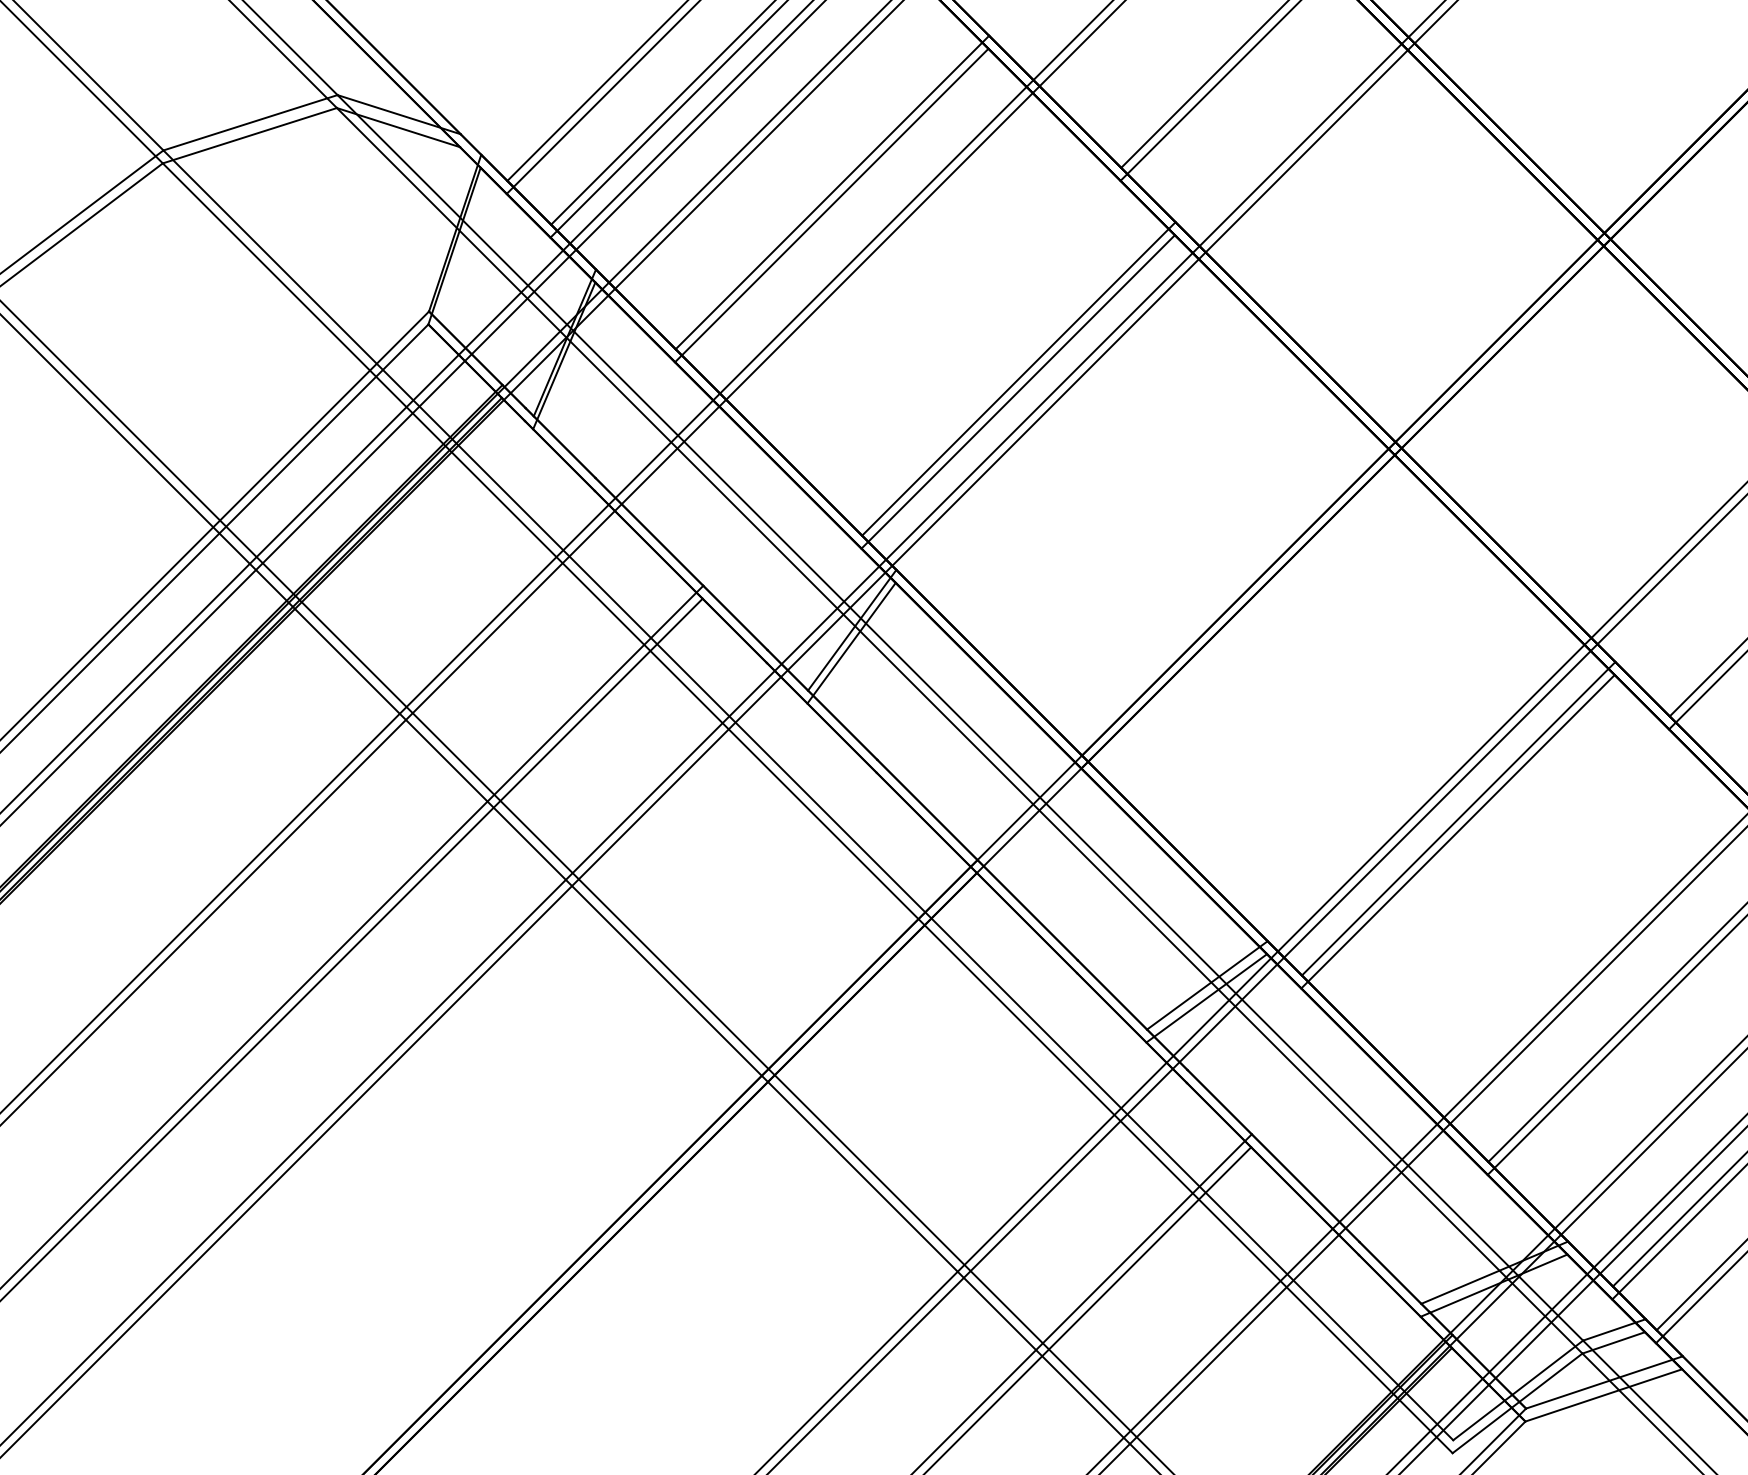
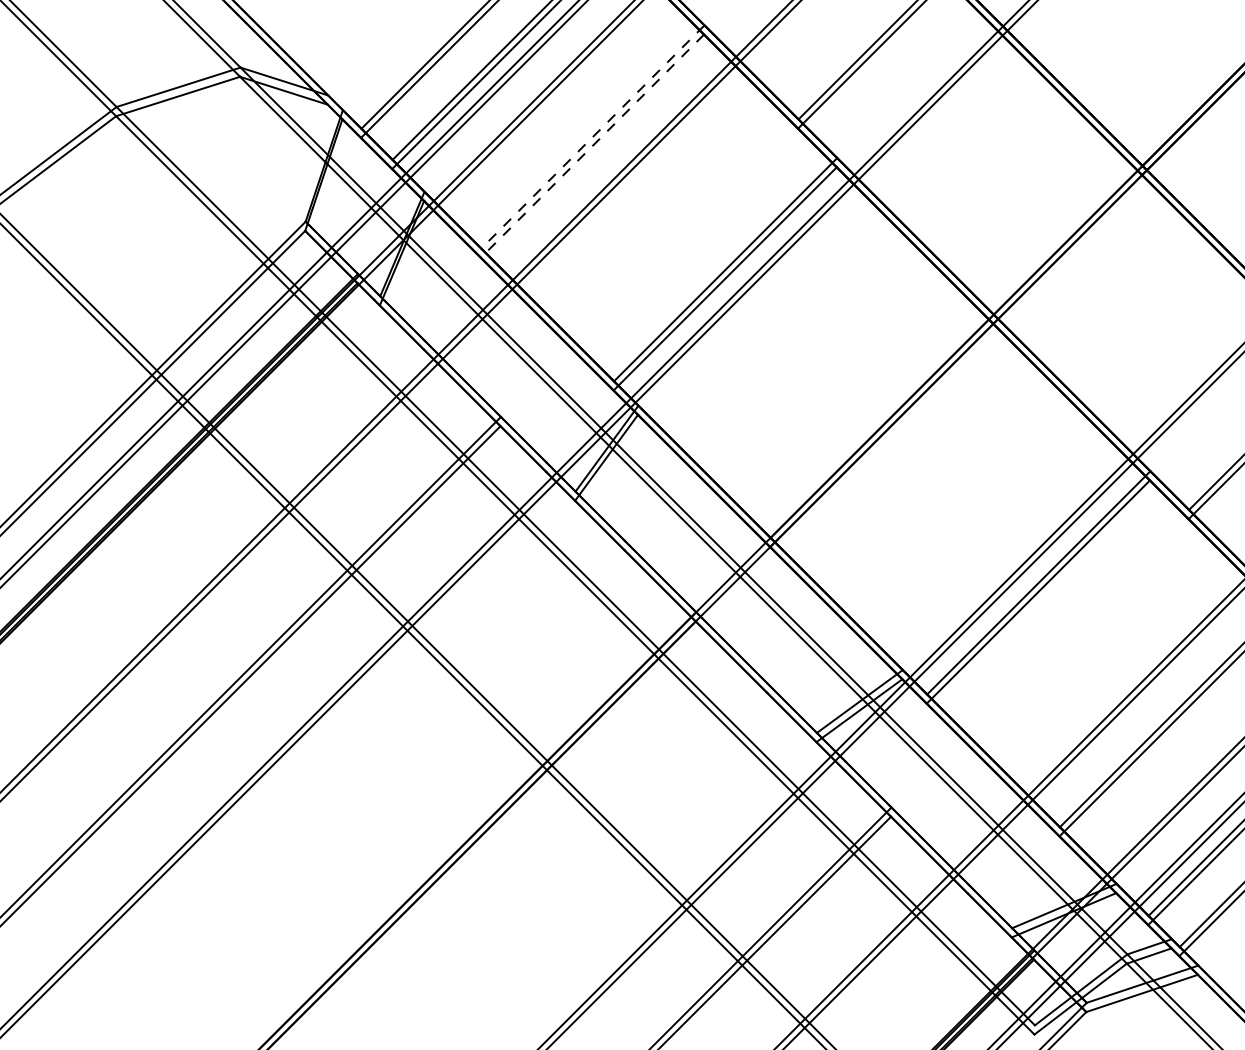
line: (832, 192) -> (592, 136), solid -> dashed
line: (831, 205) -> (592, 146), solid -> dashed

